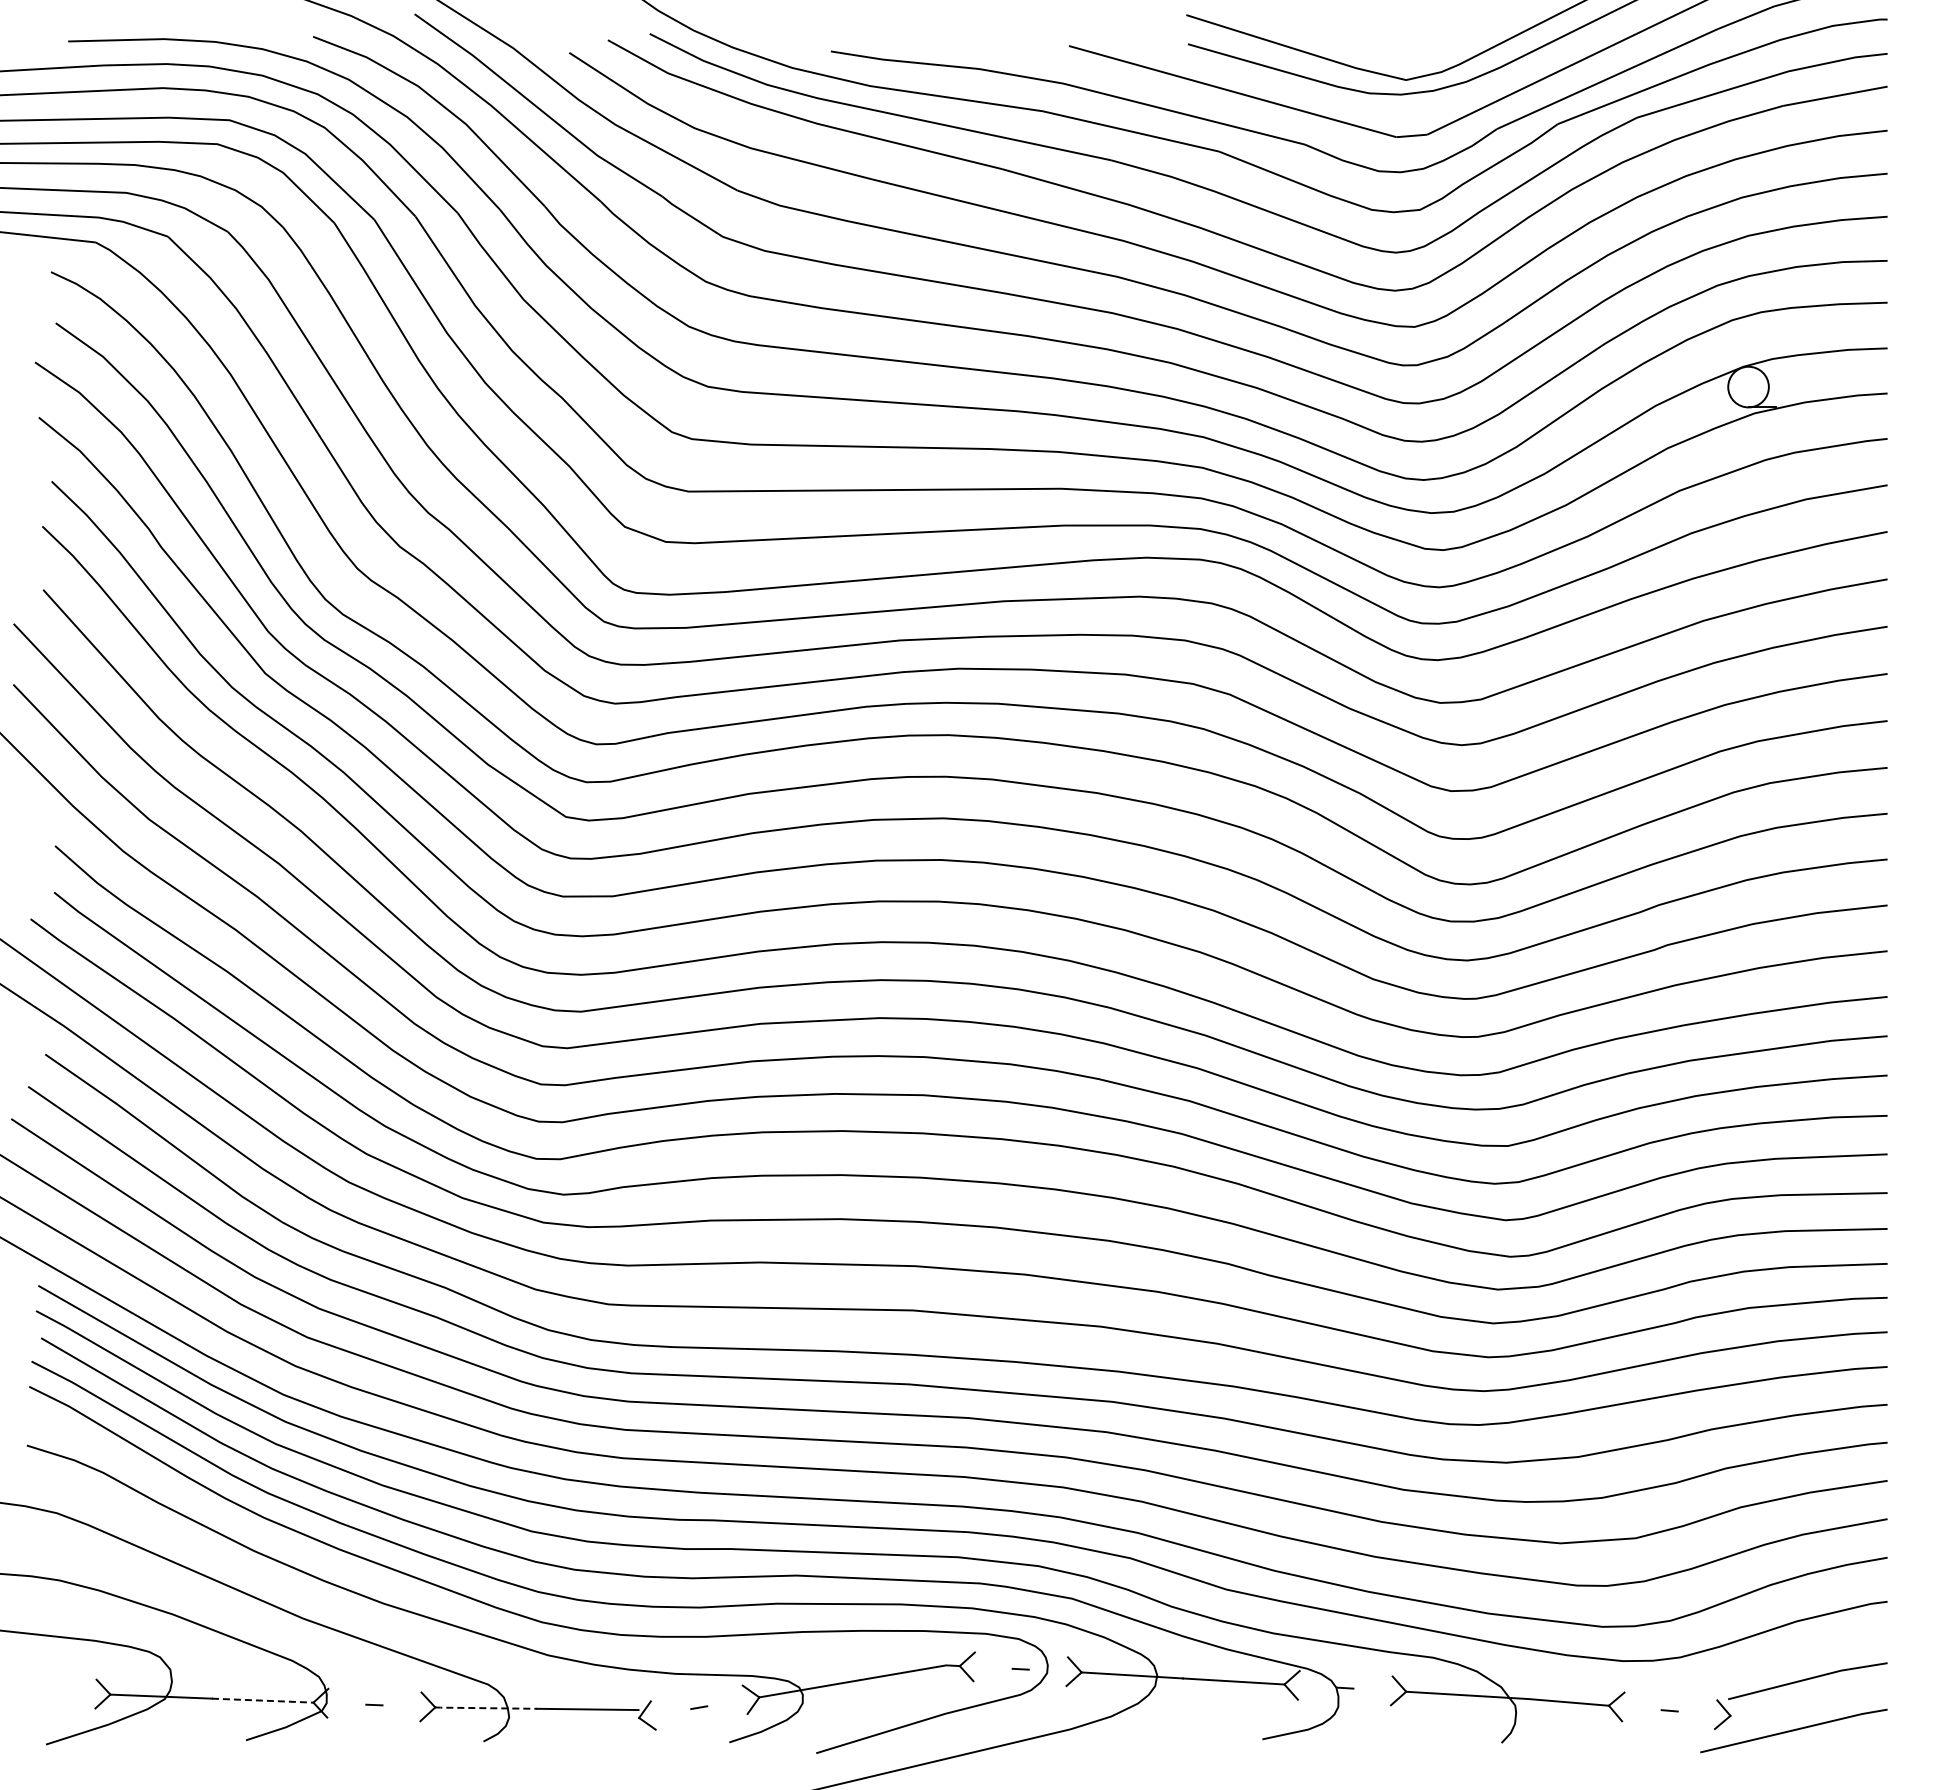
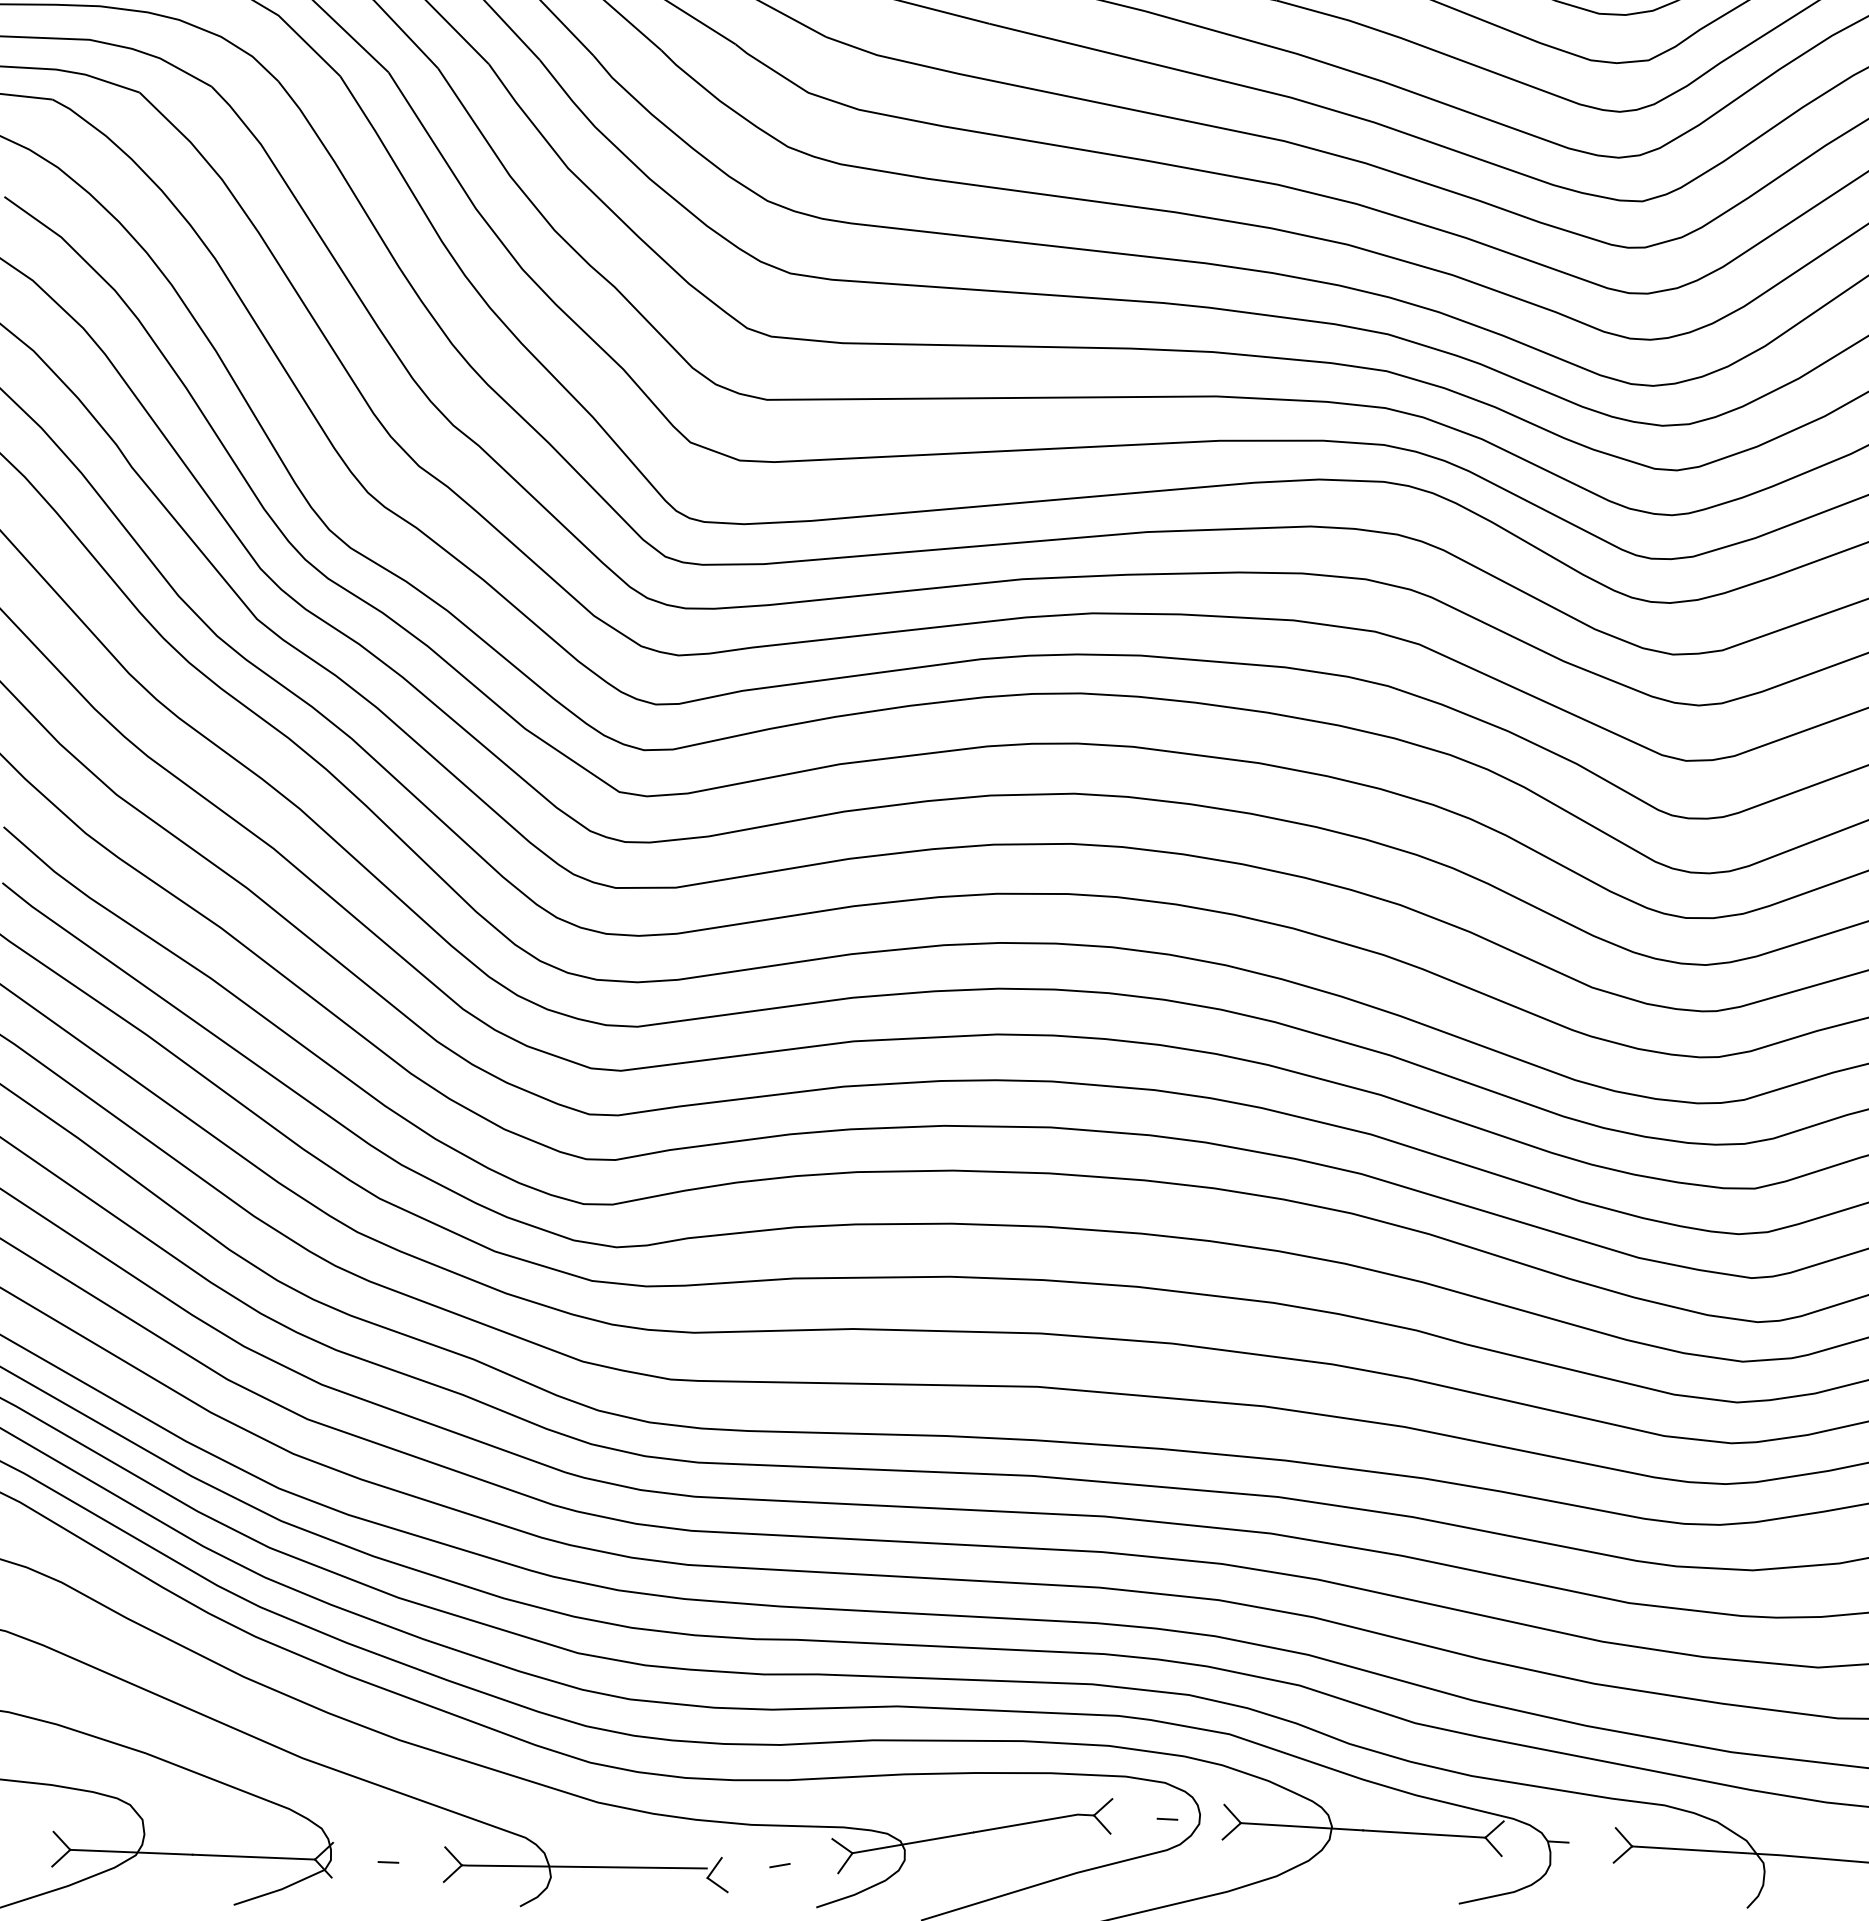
line: (262, 1700) -> (253, 1856), dashed -> solid
line: (485, 1708) -> (522, 1866), dashed -> solid

